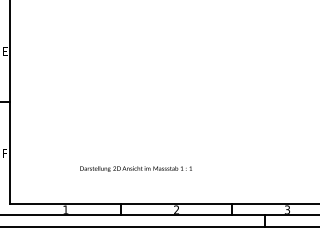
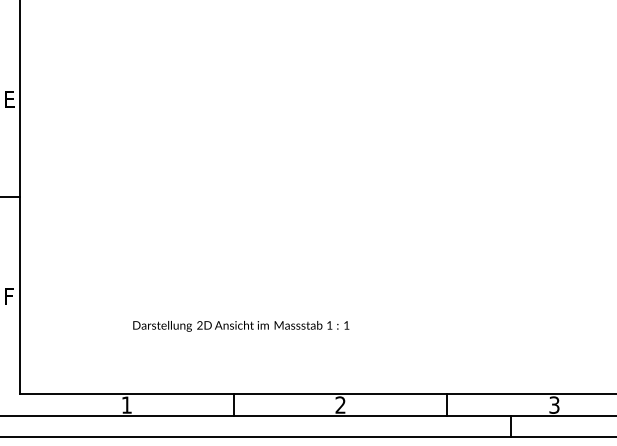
text: (135, 168) -> (240, 325), moved

